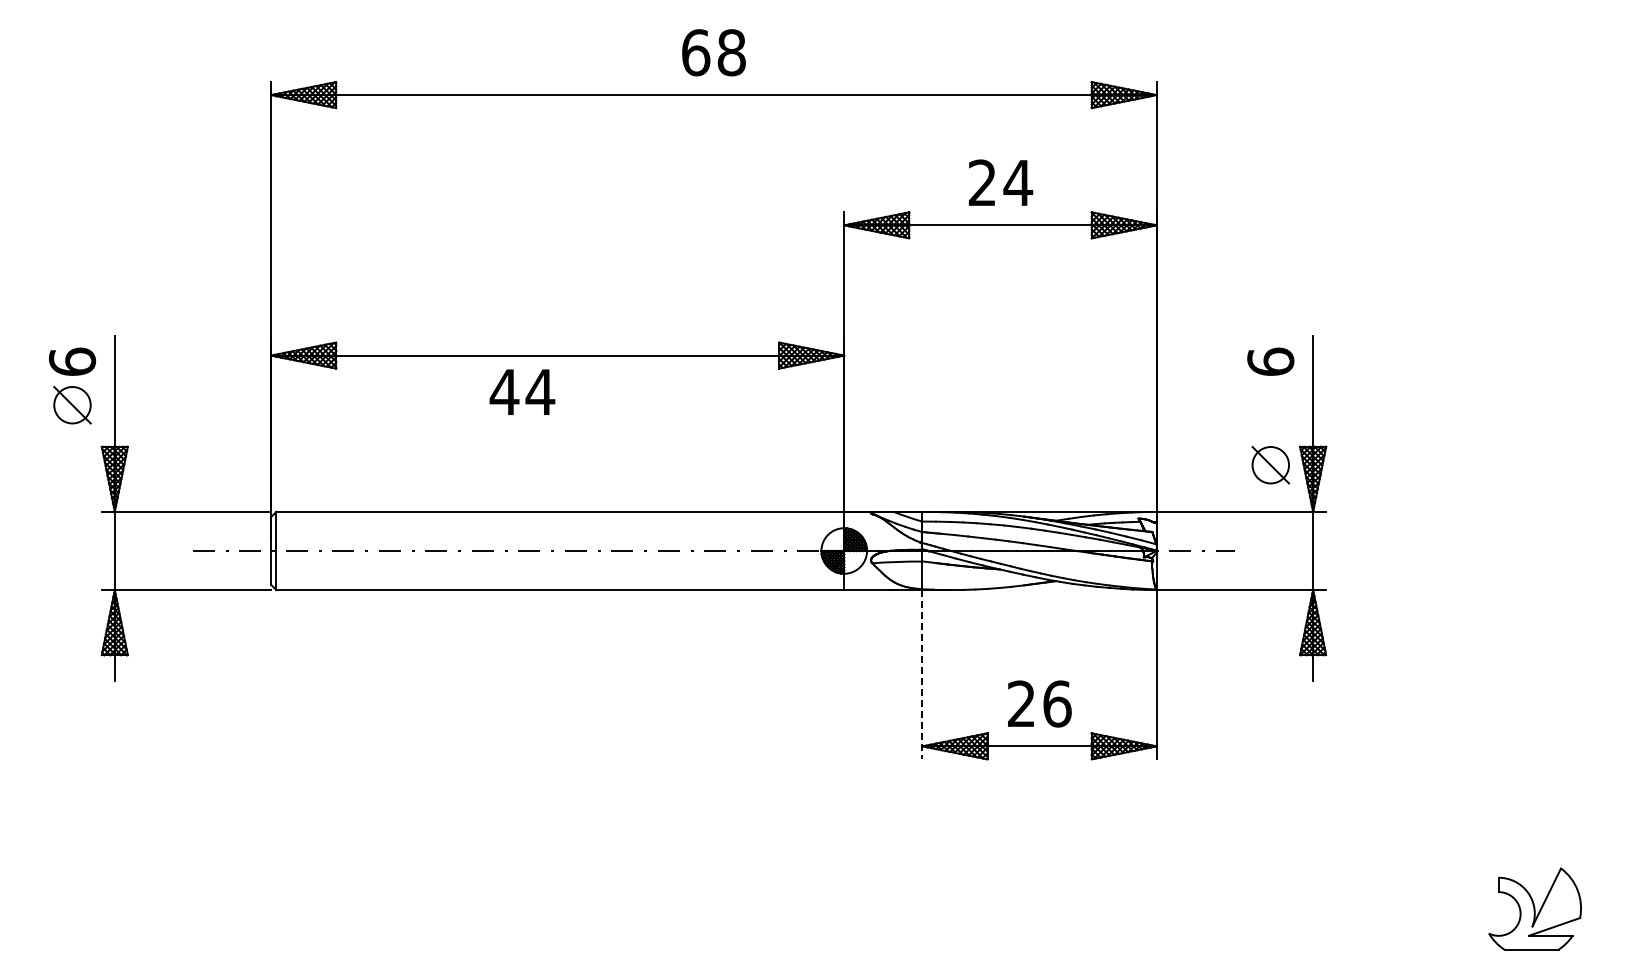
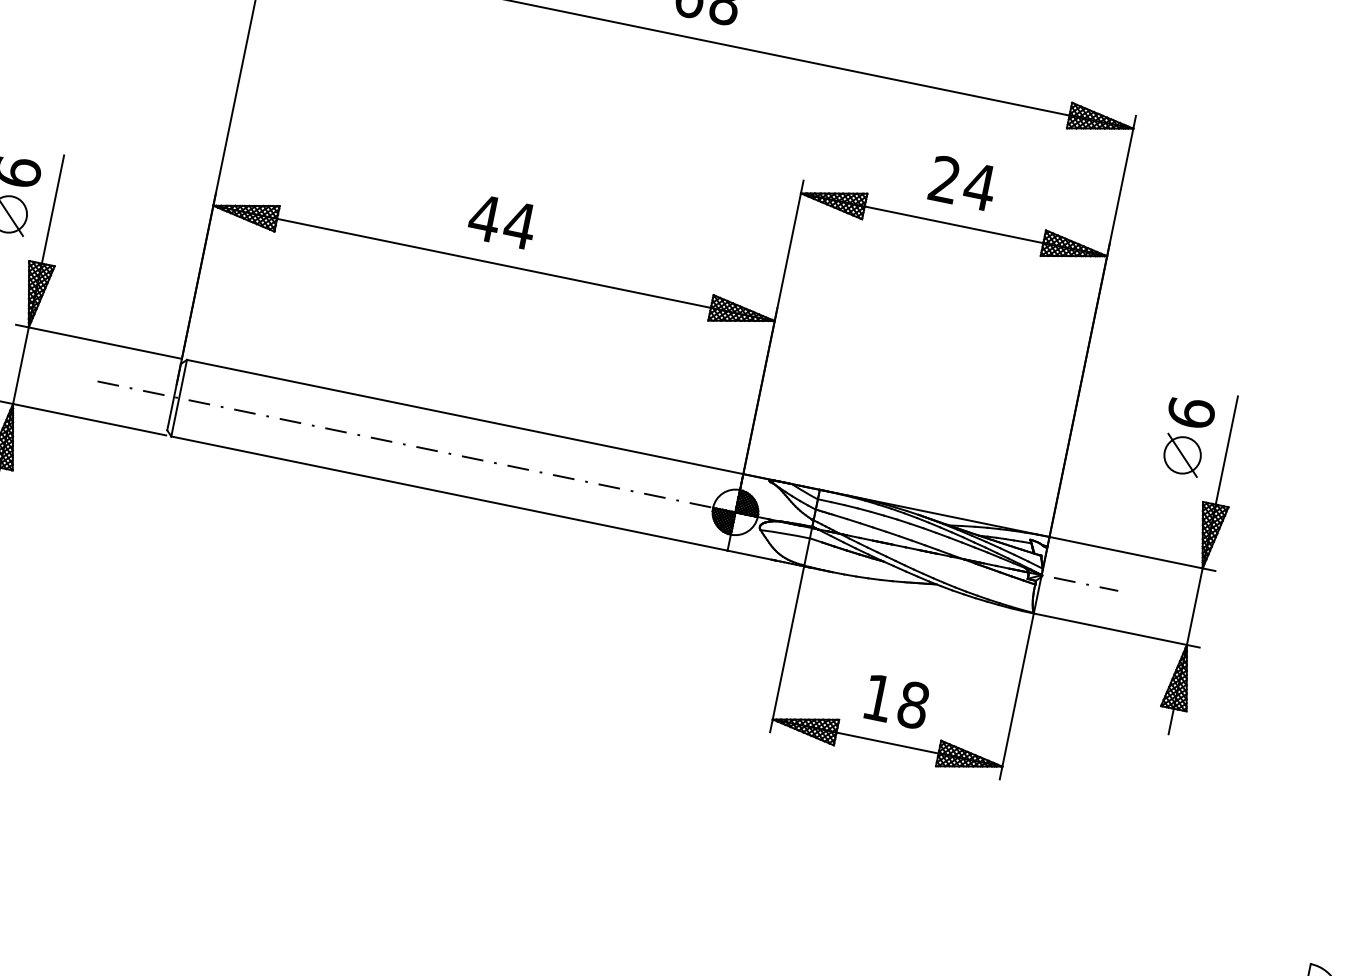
text: (522, 391) -> (502, 221), moved
part: (1270, 464) -> (1182, 454), moved
line: (922, 674) -> (787, 649), dashed -> solid
text: (1039, 703) -> (896, 701), 26 -> 18

